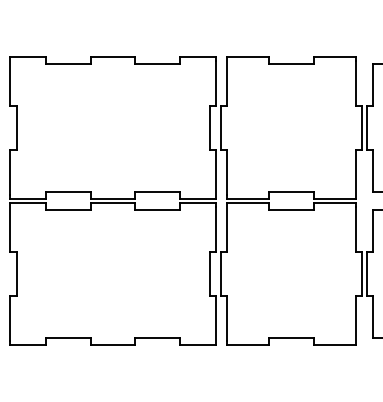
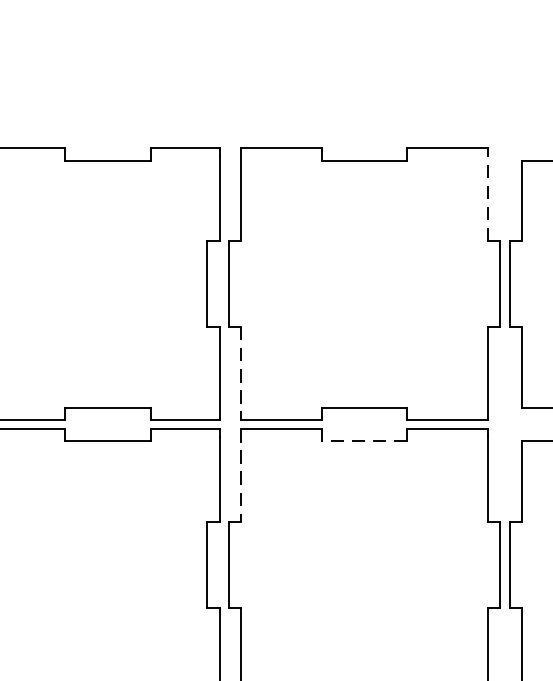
line: (355, 82) -> (487, 196), solid -> dashed
line: (227, 172) -> (241, 369), solid -> dashed
line: (291, 209) -> (364, 440), solid -> dashed
line: (227, 228) -> (241, 477), solid -> dashed

